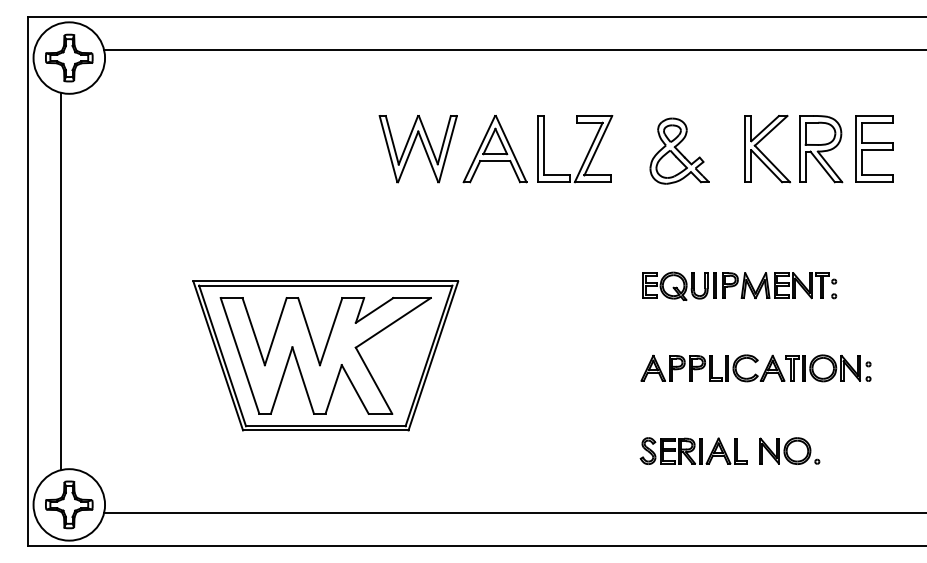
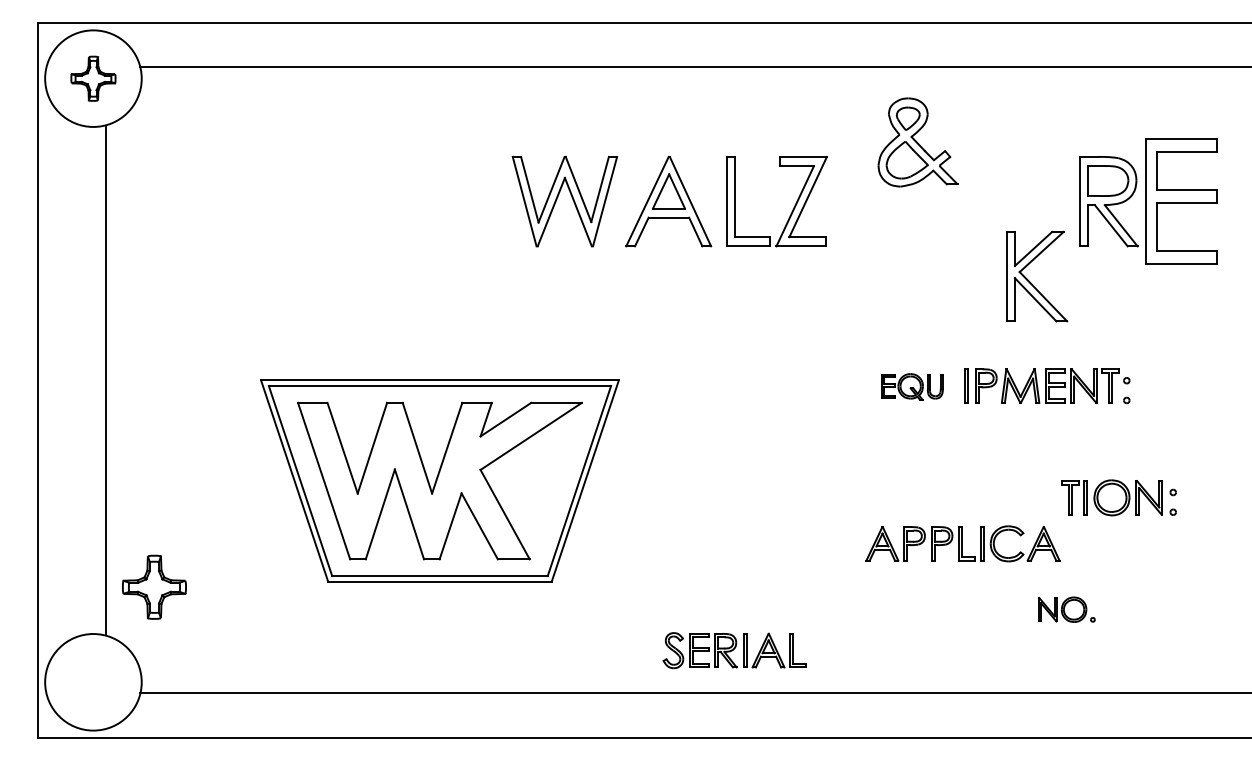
part: (69, 57) -> (93, 78), size x0.7
part: (873, 149) -> (1180, 201), size x1.4
part: (679, 151) -> (917, 142), moved
part: (763, 153) -> (1031, 282), moved
line: (61, 281) -> (106, 380), moved
part: (675, 285) -> (912, 386), size x0.7
part: (712, 368) -> (962, 543), moved
part: (693, 451) -> (734, 650), moved
part: (789, 451) -> (1066, 609), size x0.7
part: (69, 504) -> (154, 586), moved

